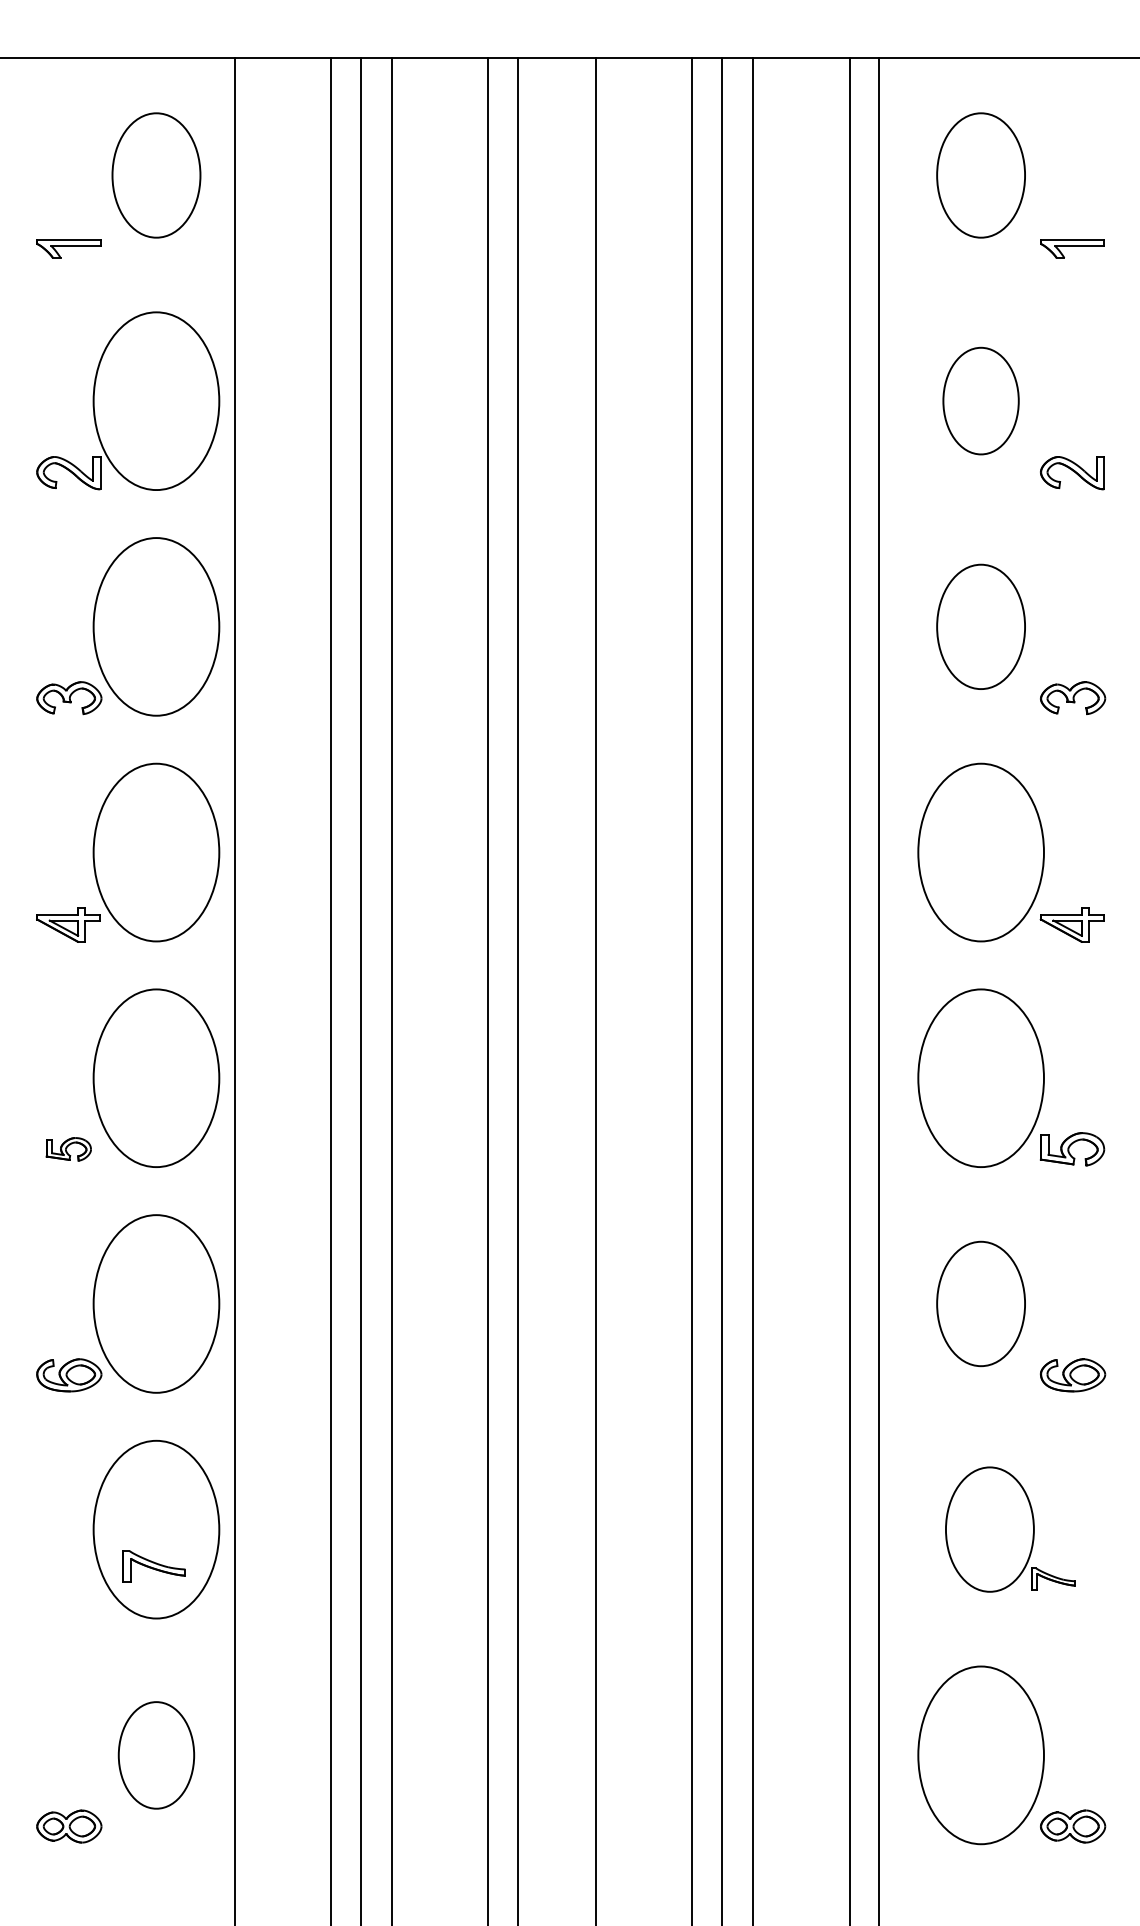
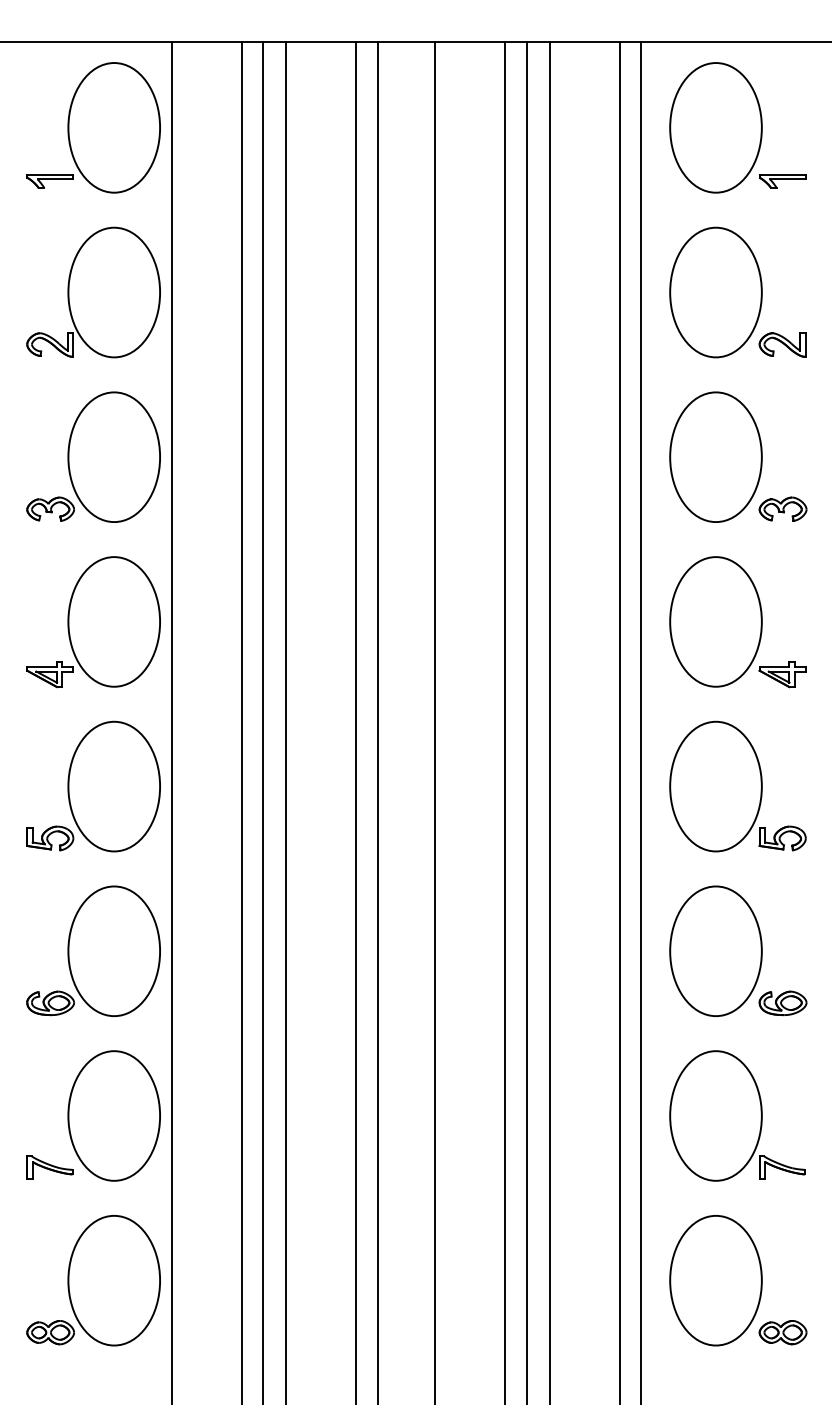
part: (156, 175) -> (114, 127), size x1.43
part: (980, 175) -> (715, 127), size x1.43
part: (980, 400) -> (715, 292), size x1.67
part: (980, 626) -> (715, 456), size x1.43
part: (68, 1149) -> (50, 838), size x1.43
part: (980, 1303) -> (715, 950), size x1.43
part: (1010, 1529) -> (737, 1115), size x1.43
part: (153, 1566) -> (49, 1167), moved
part: (156, 1755) -> (114, 1280), size x1.67

